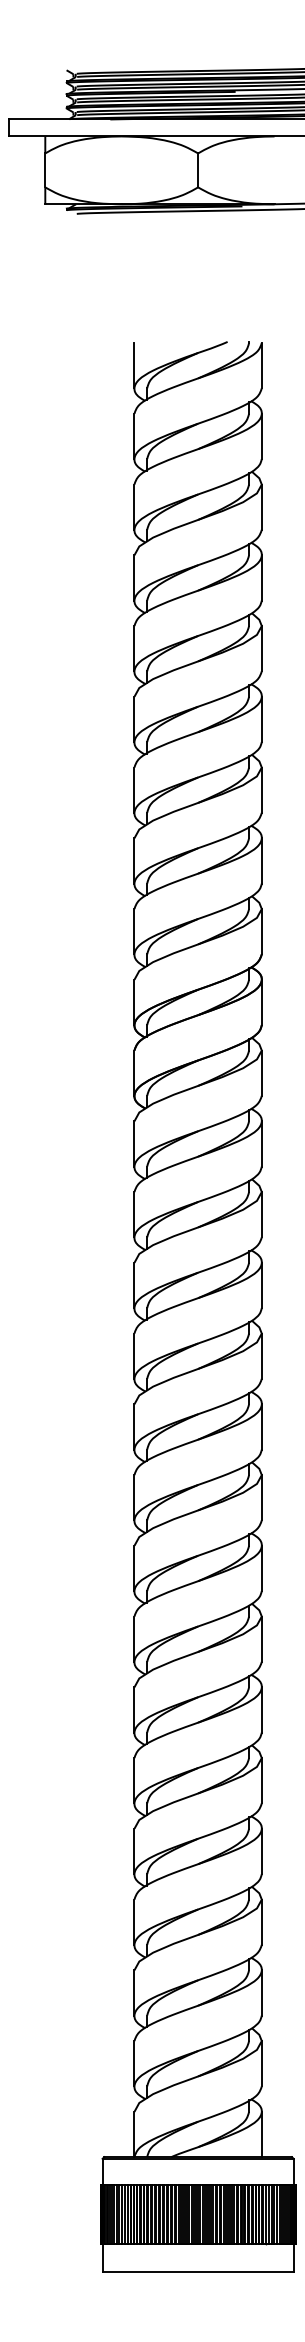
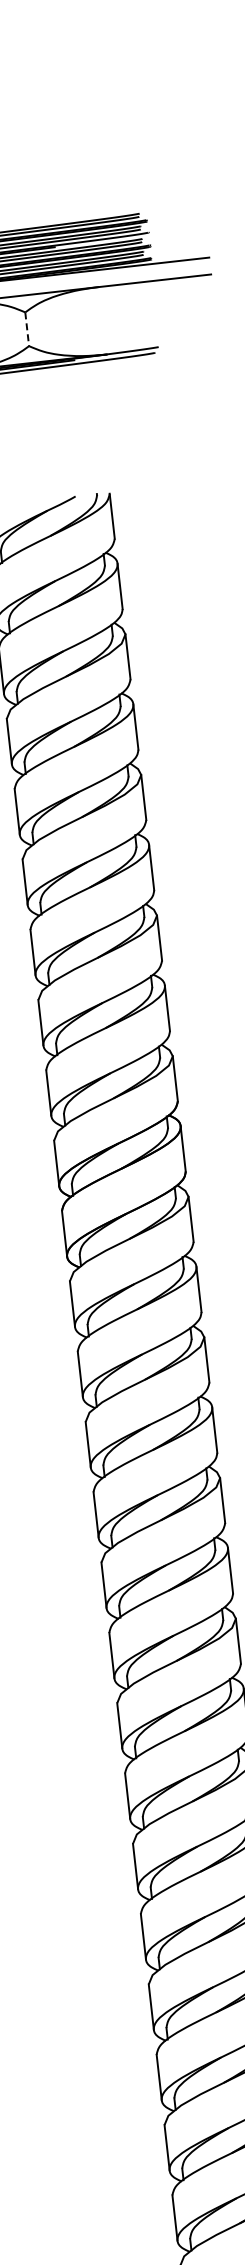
line: (198, 170) -> (27, 329), solid -> dashed

